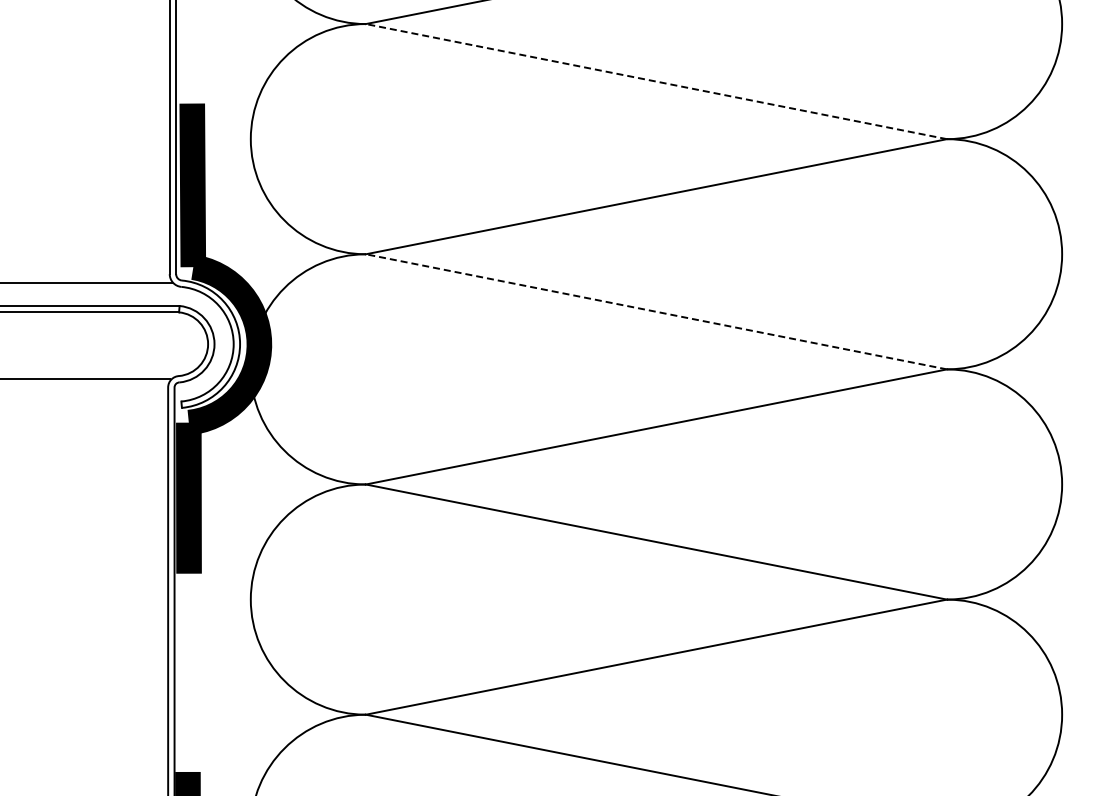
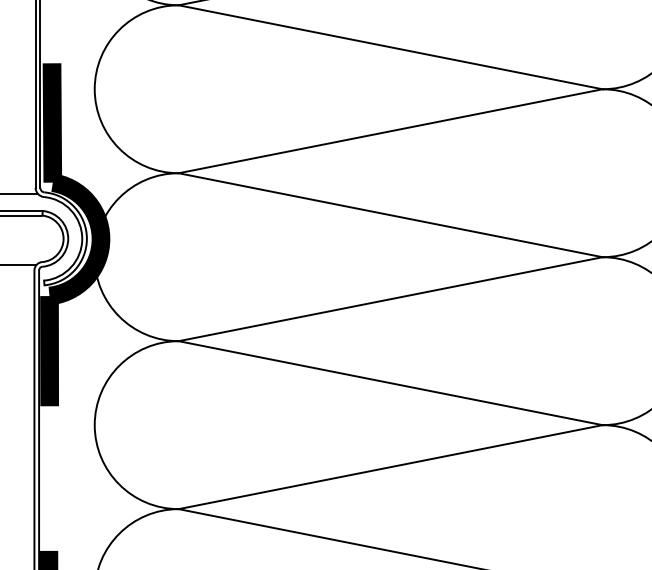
line: (655, 81) -> (389, 47), dashed -> solid
line: (655, 311) -> (389, 214), dashed -> solid

